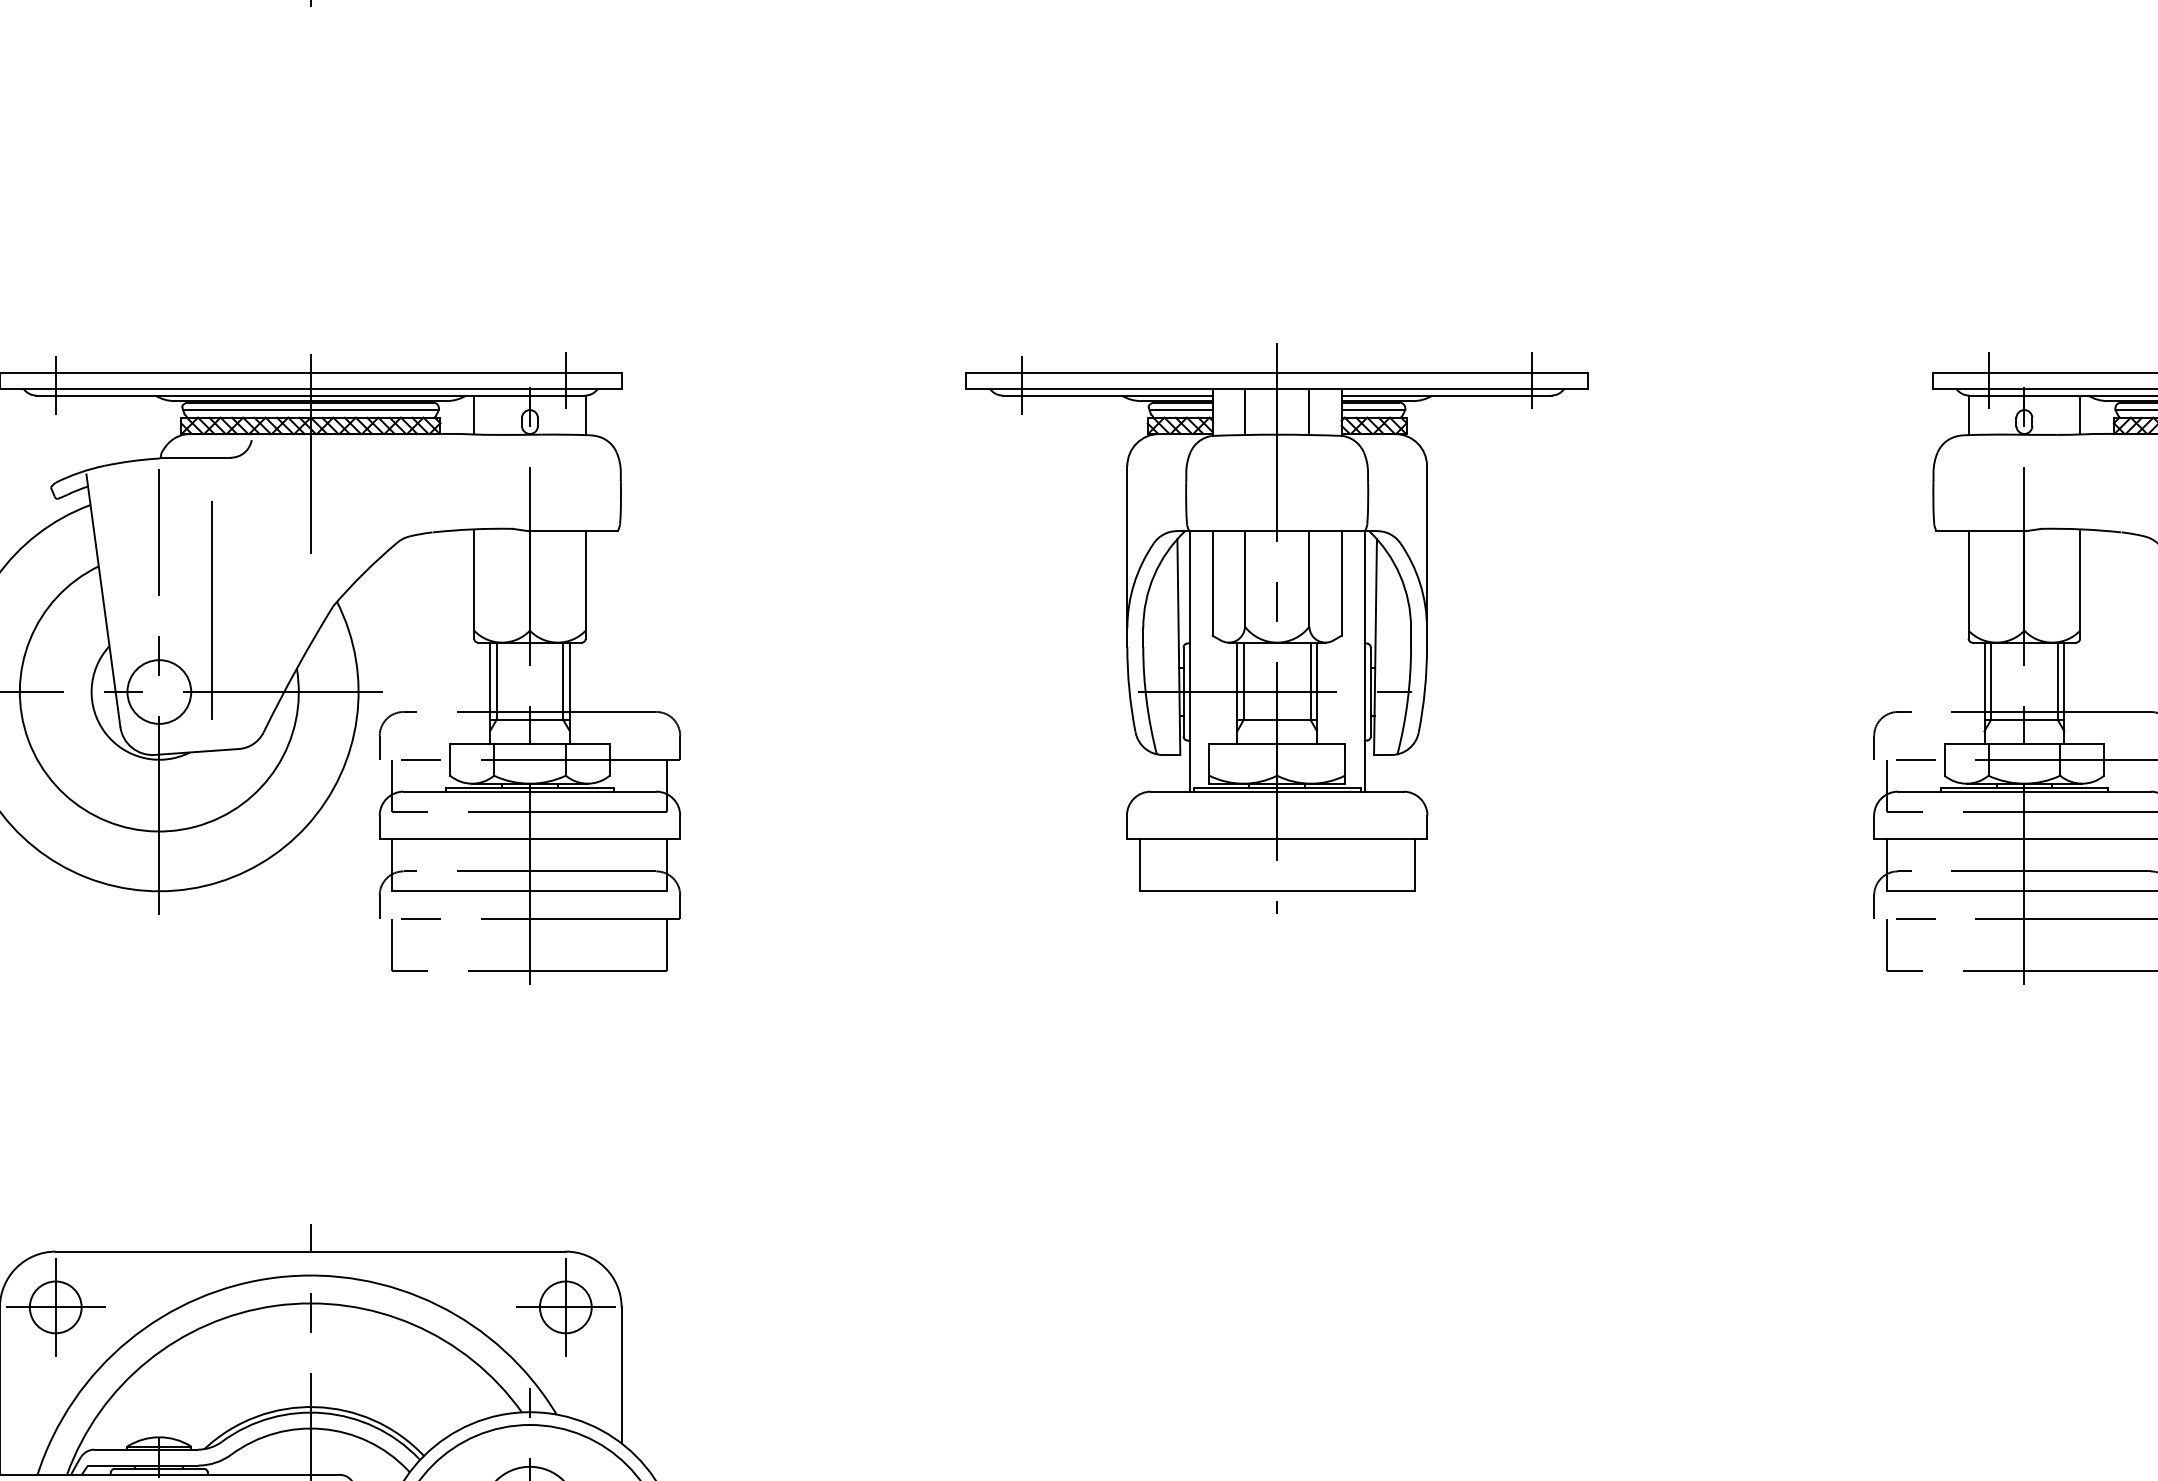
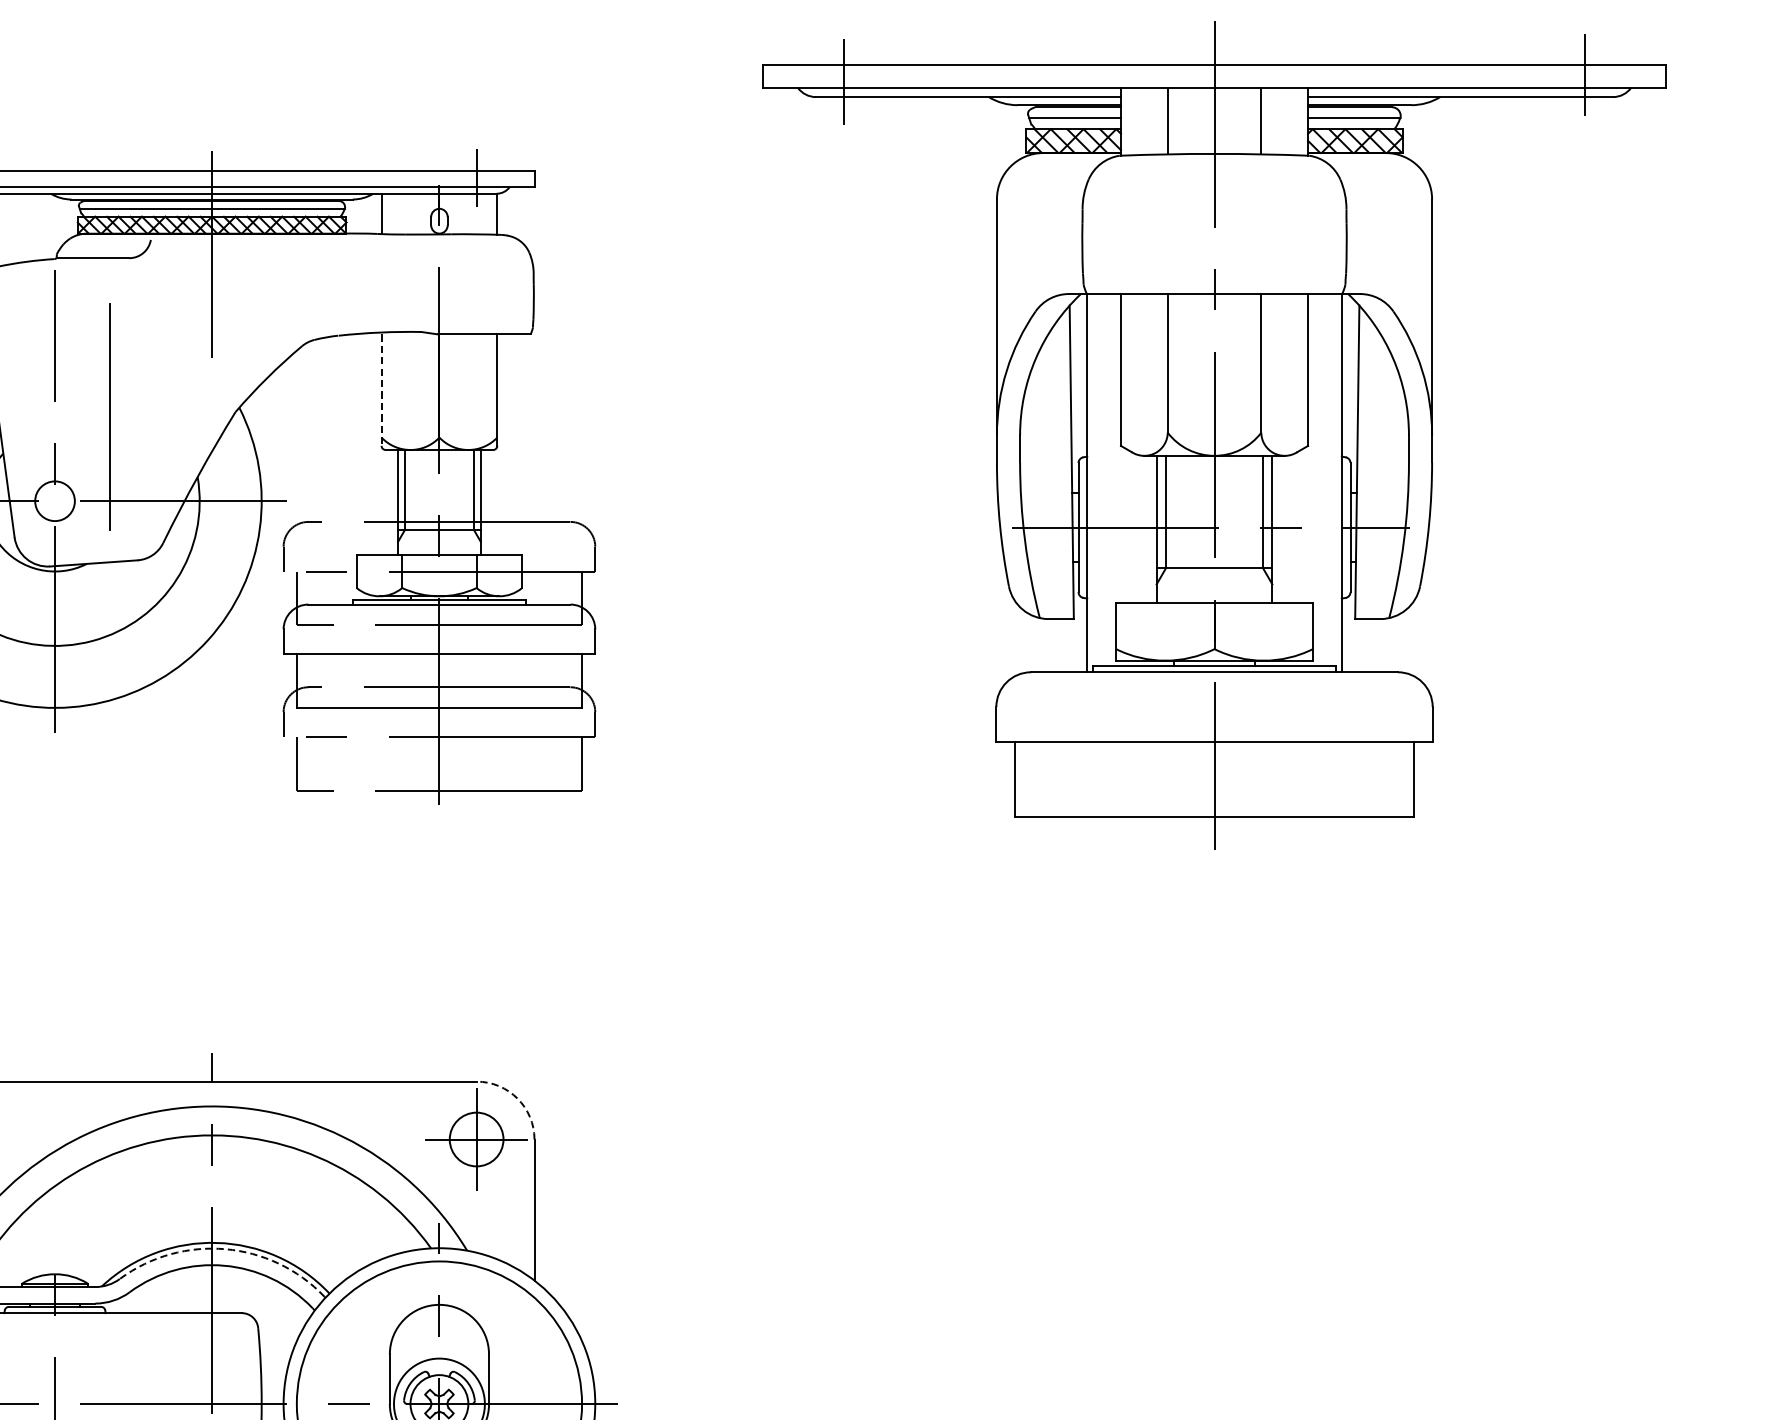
line: (474, 584) -> (381, 389), solid -> dashed
part: (1276, 628) -> (1213, 435), size x1.4
circle: (159, 691) -> (55, 500), size x0.6
arc: (605, 1267) -> (517, 1098), solid -> dashed
arc: (323, 1413) -> (225, 1249), solid -> dashed

